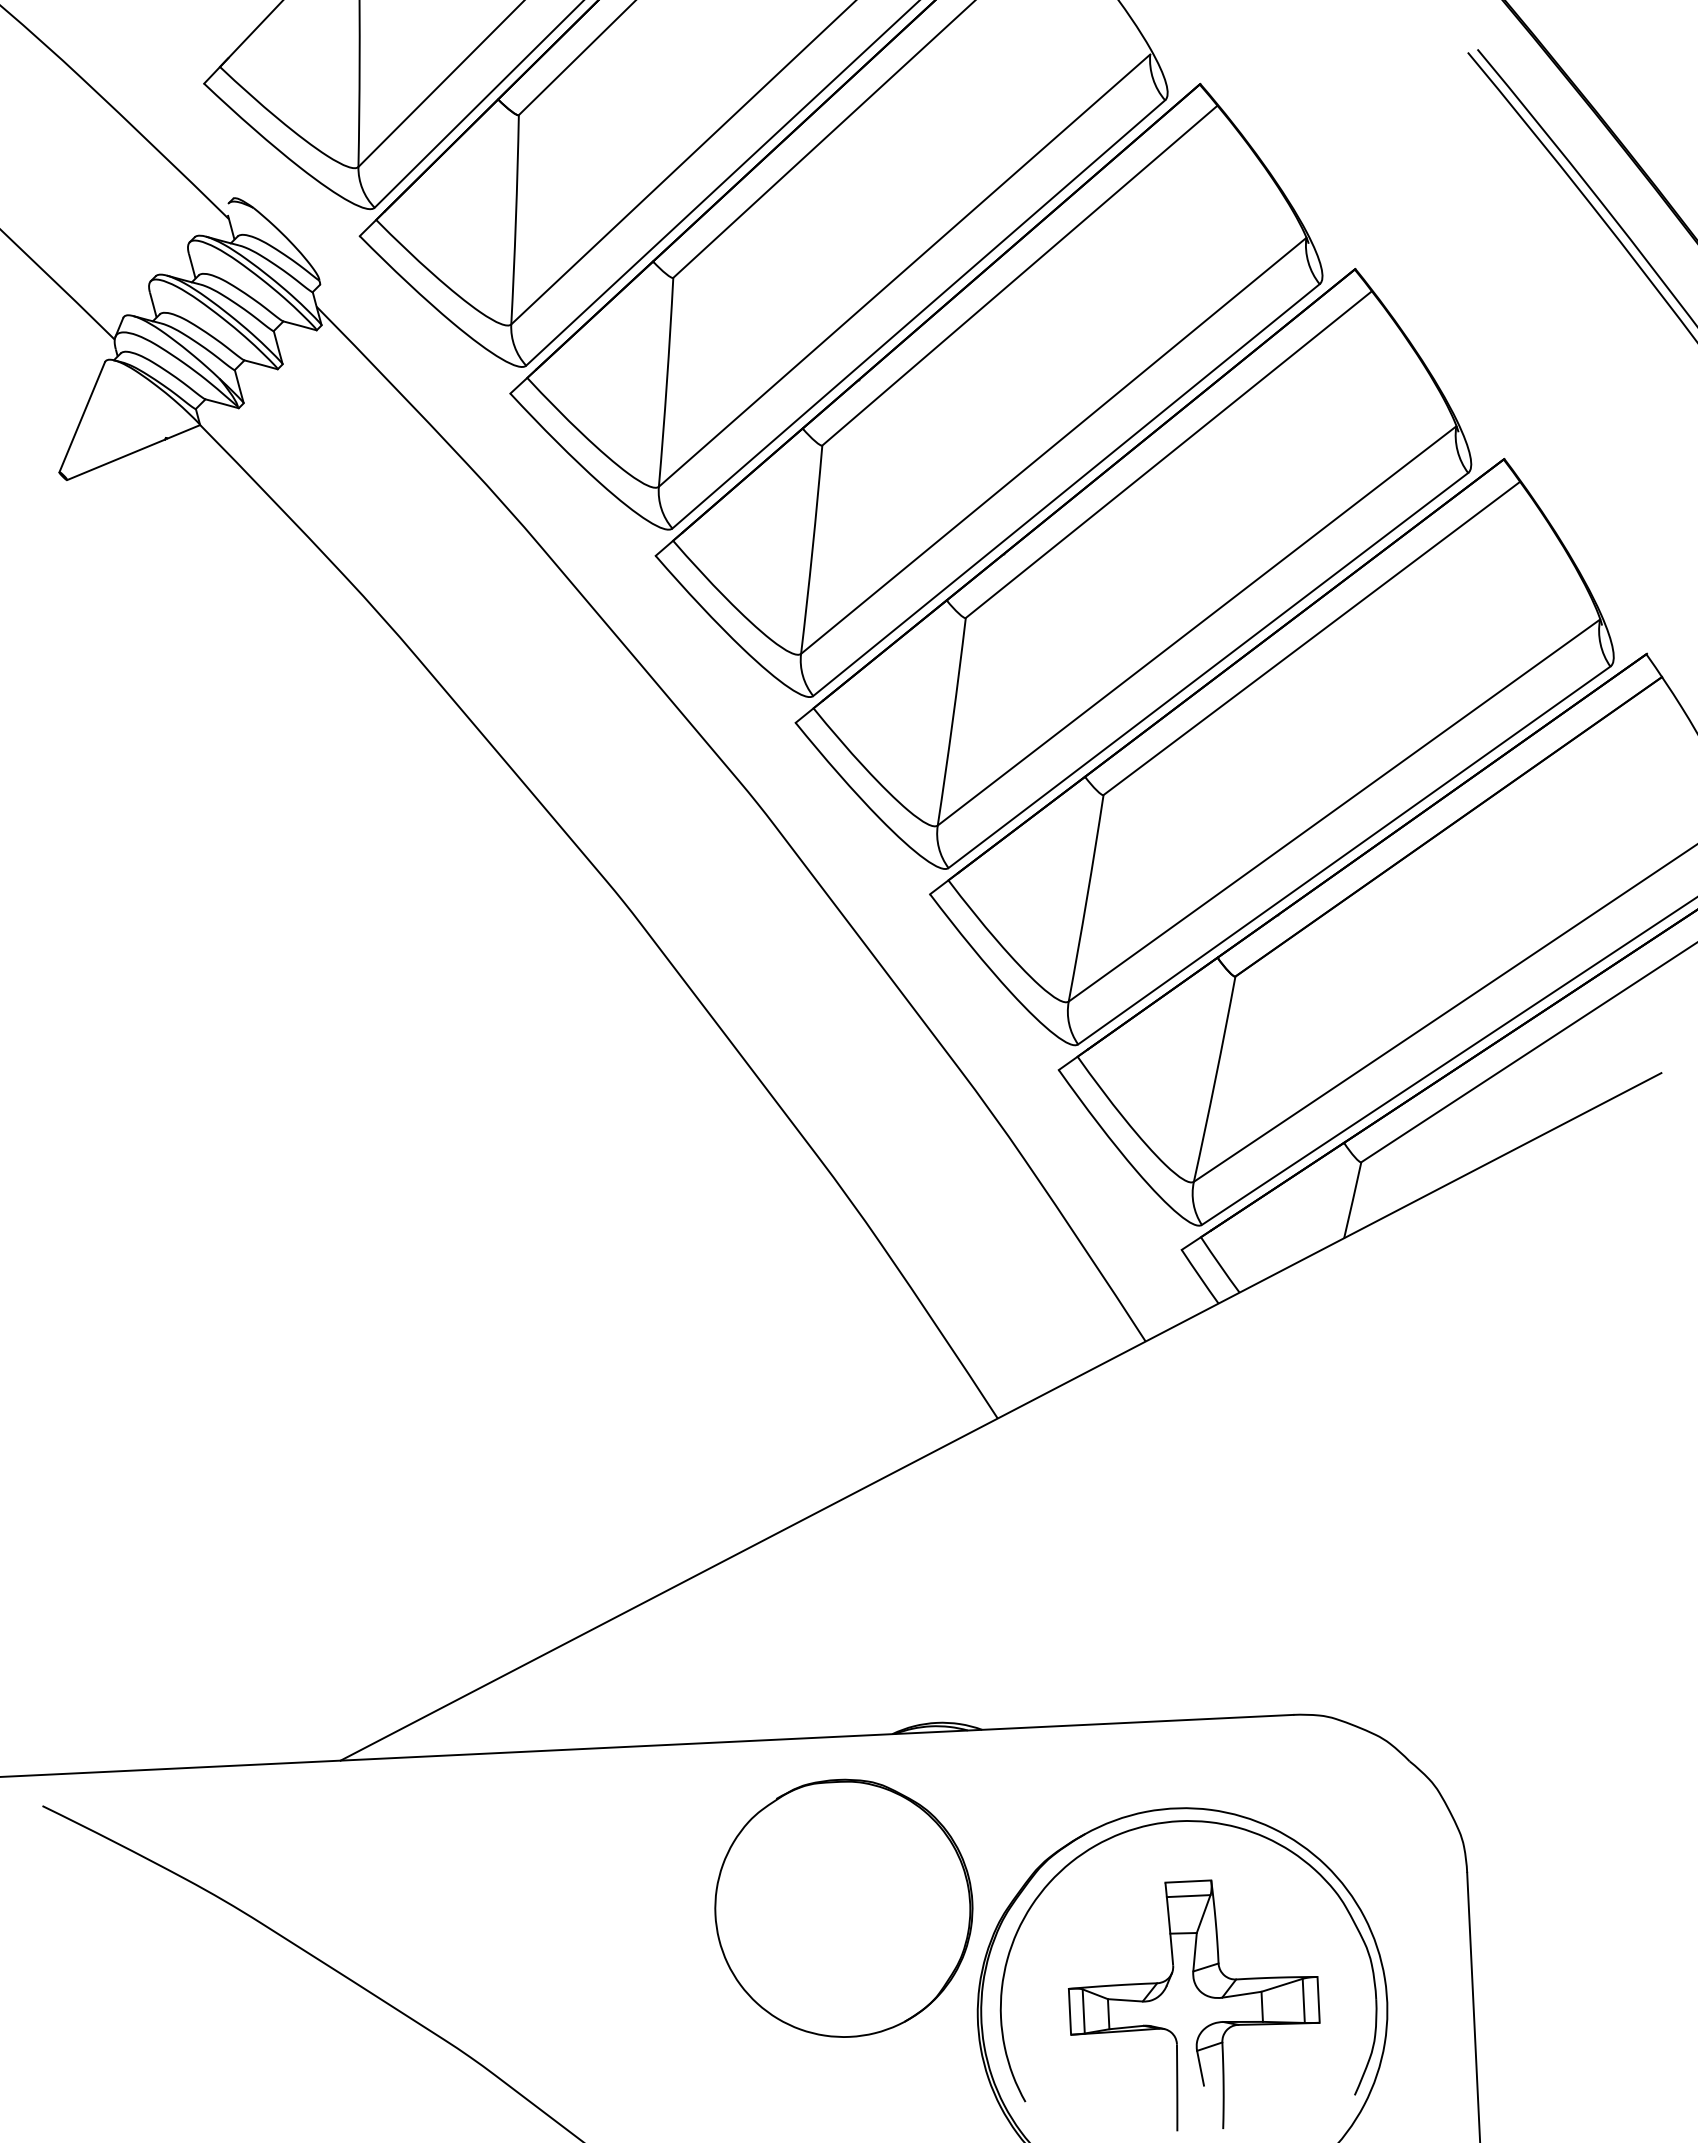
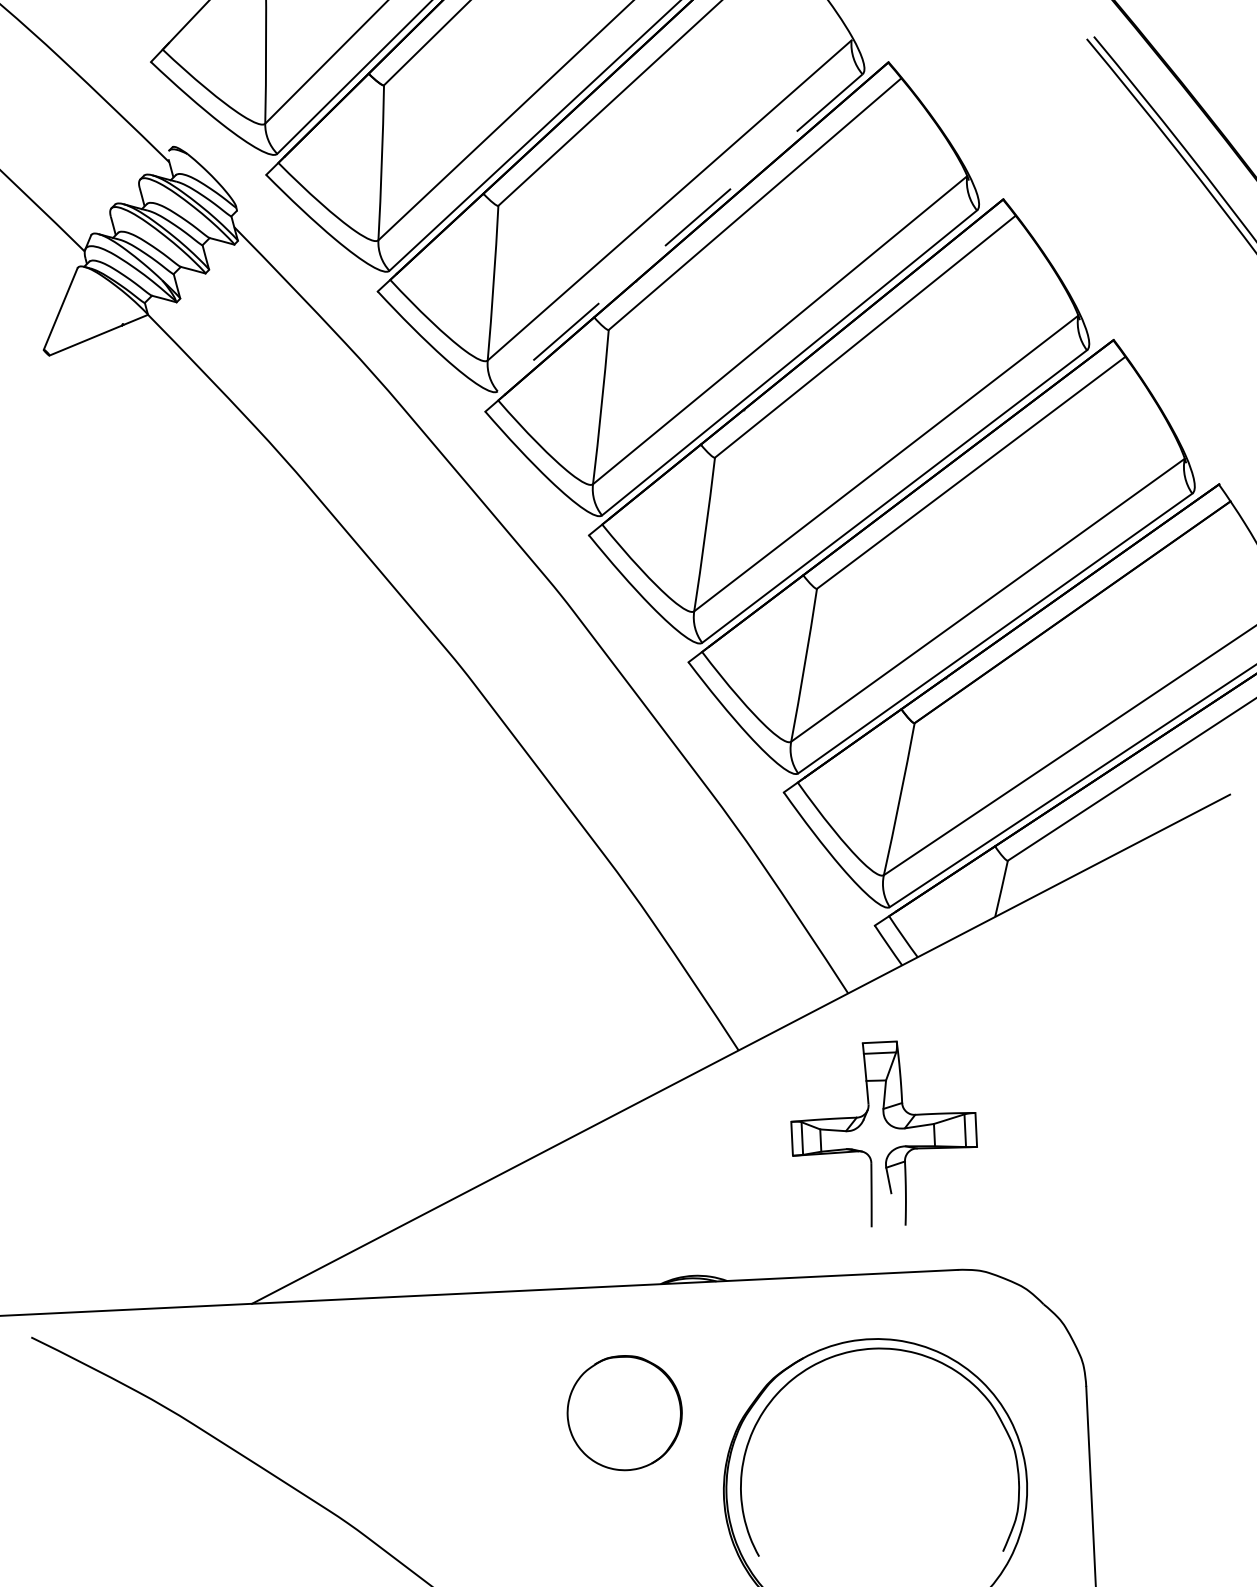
line: (918, 314) -> (679, 232), solid -> dashed
part: (843, 1907) -> (624, 1412), size x0.6
part: (1202, 1994) -> (890, 1125), moved

